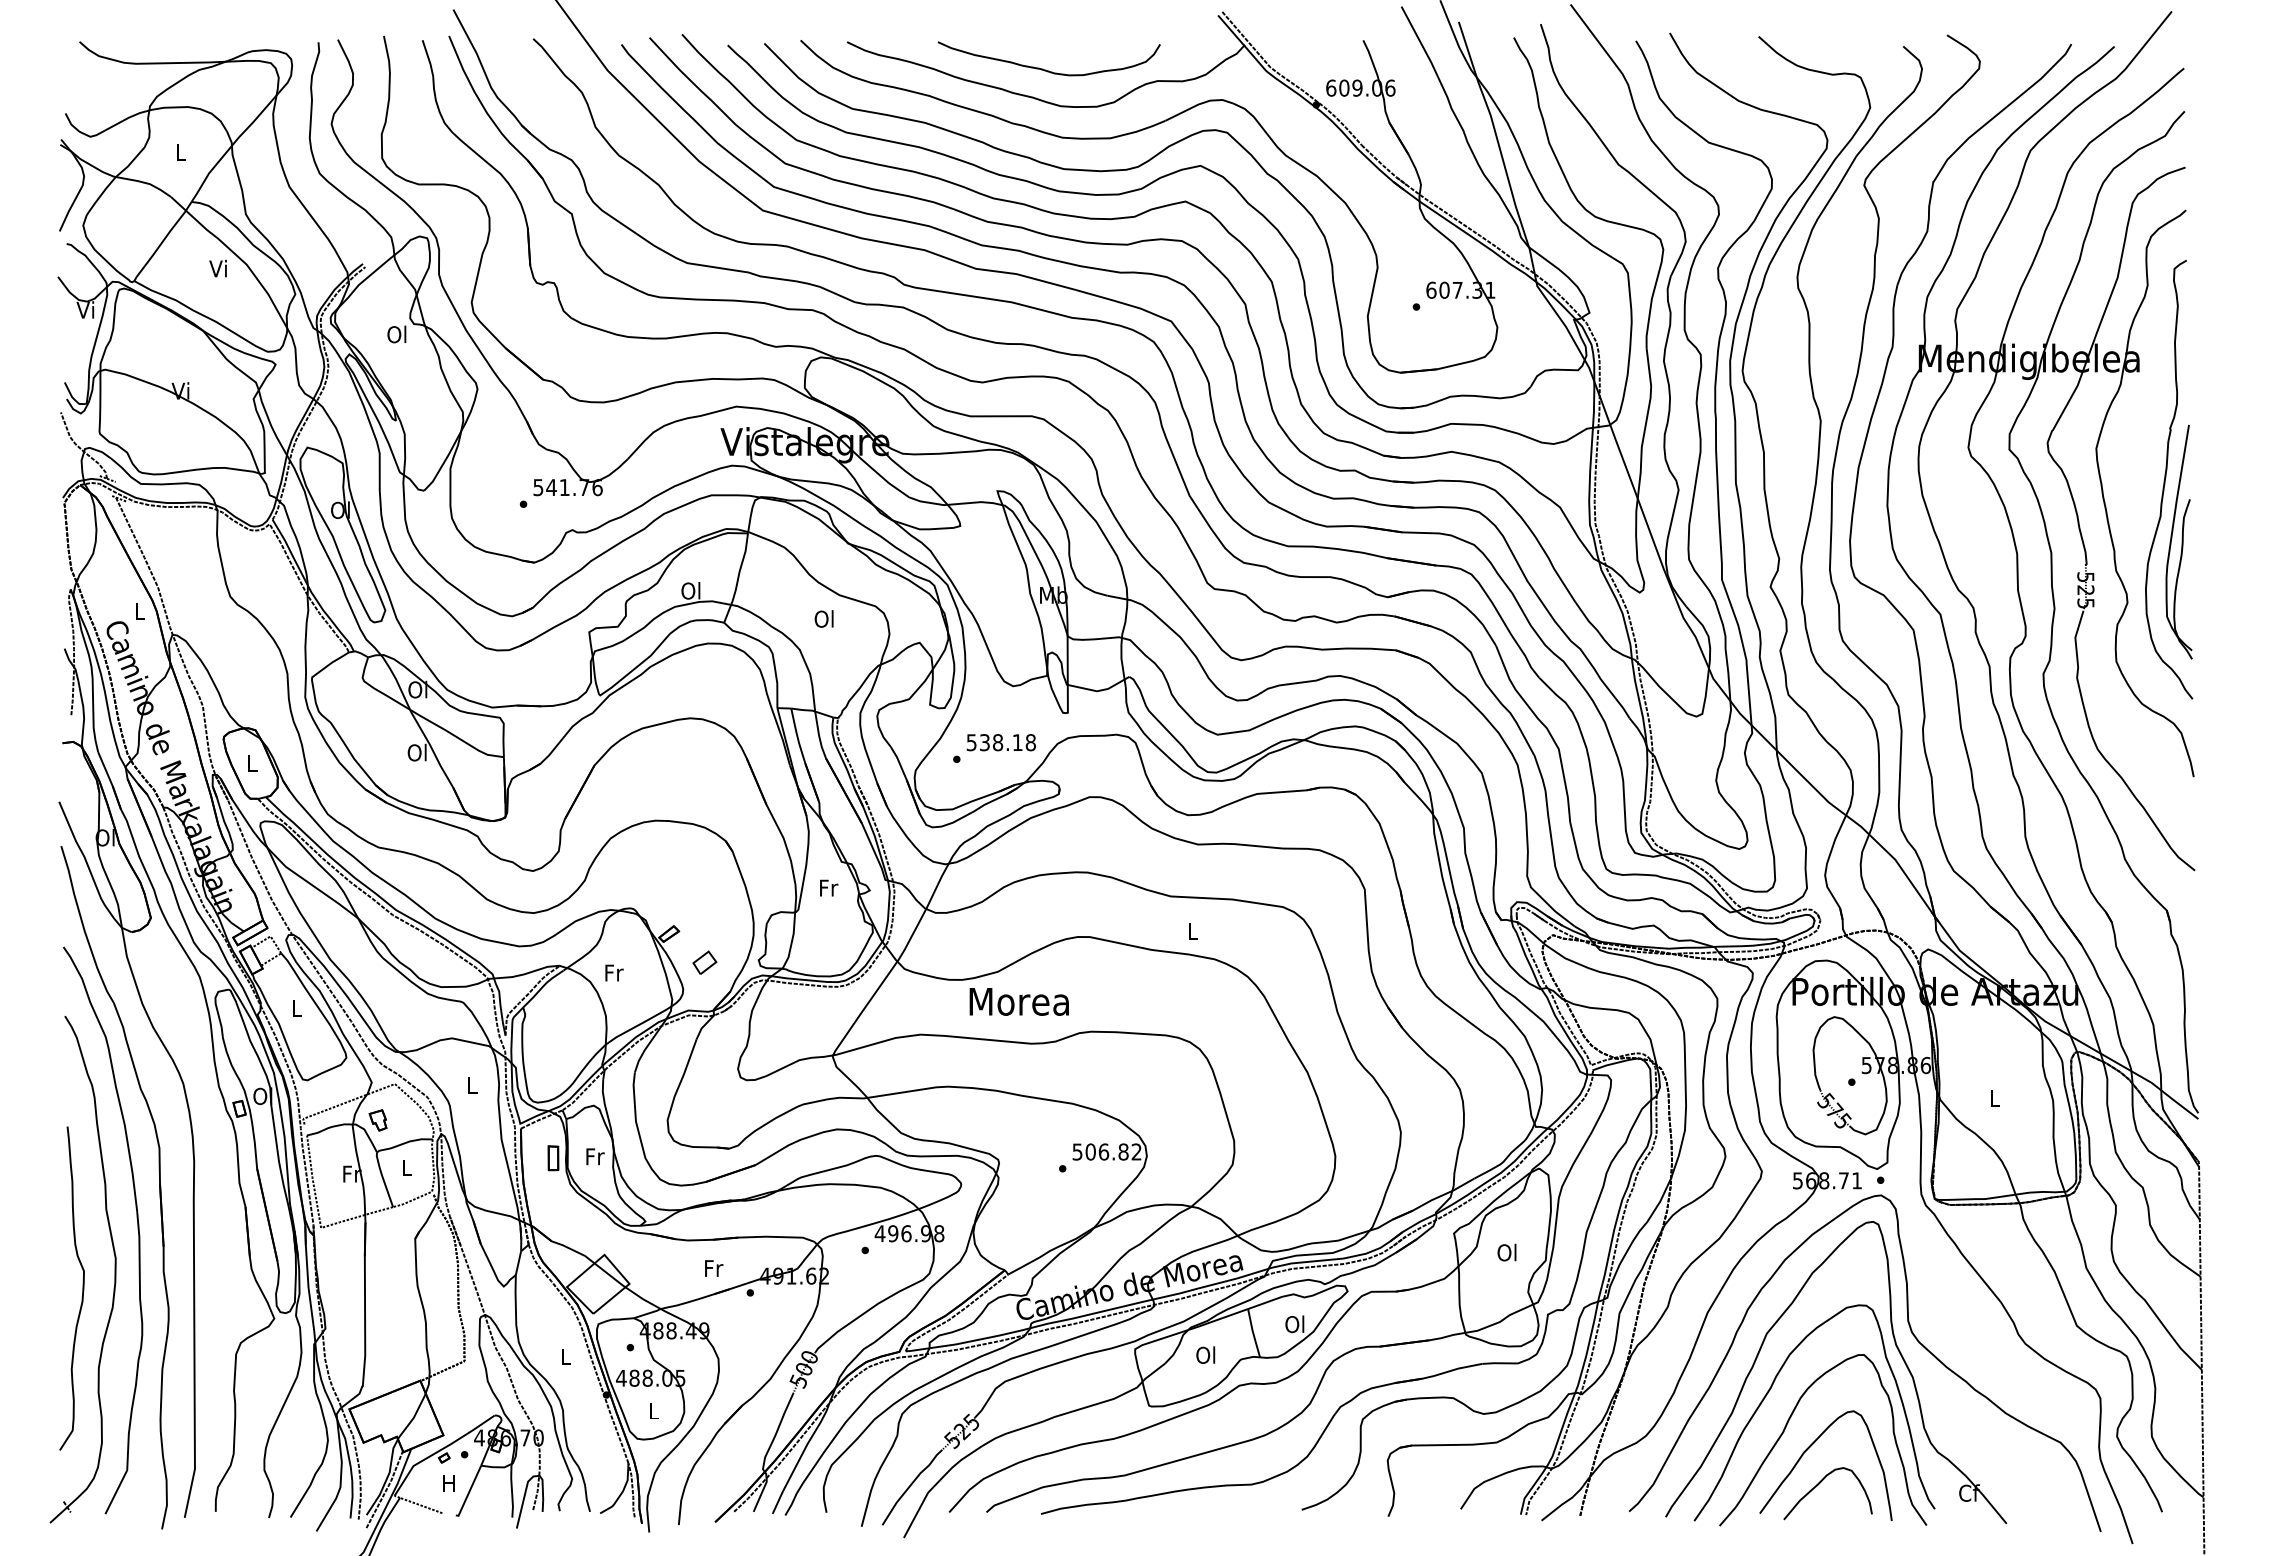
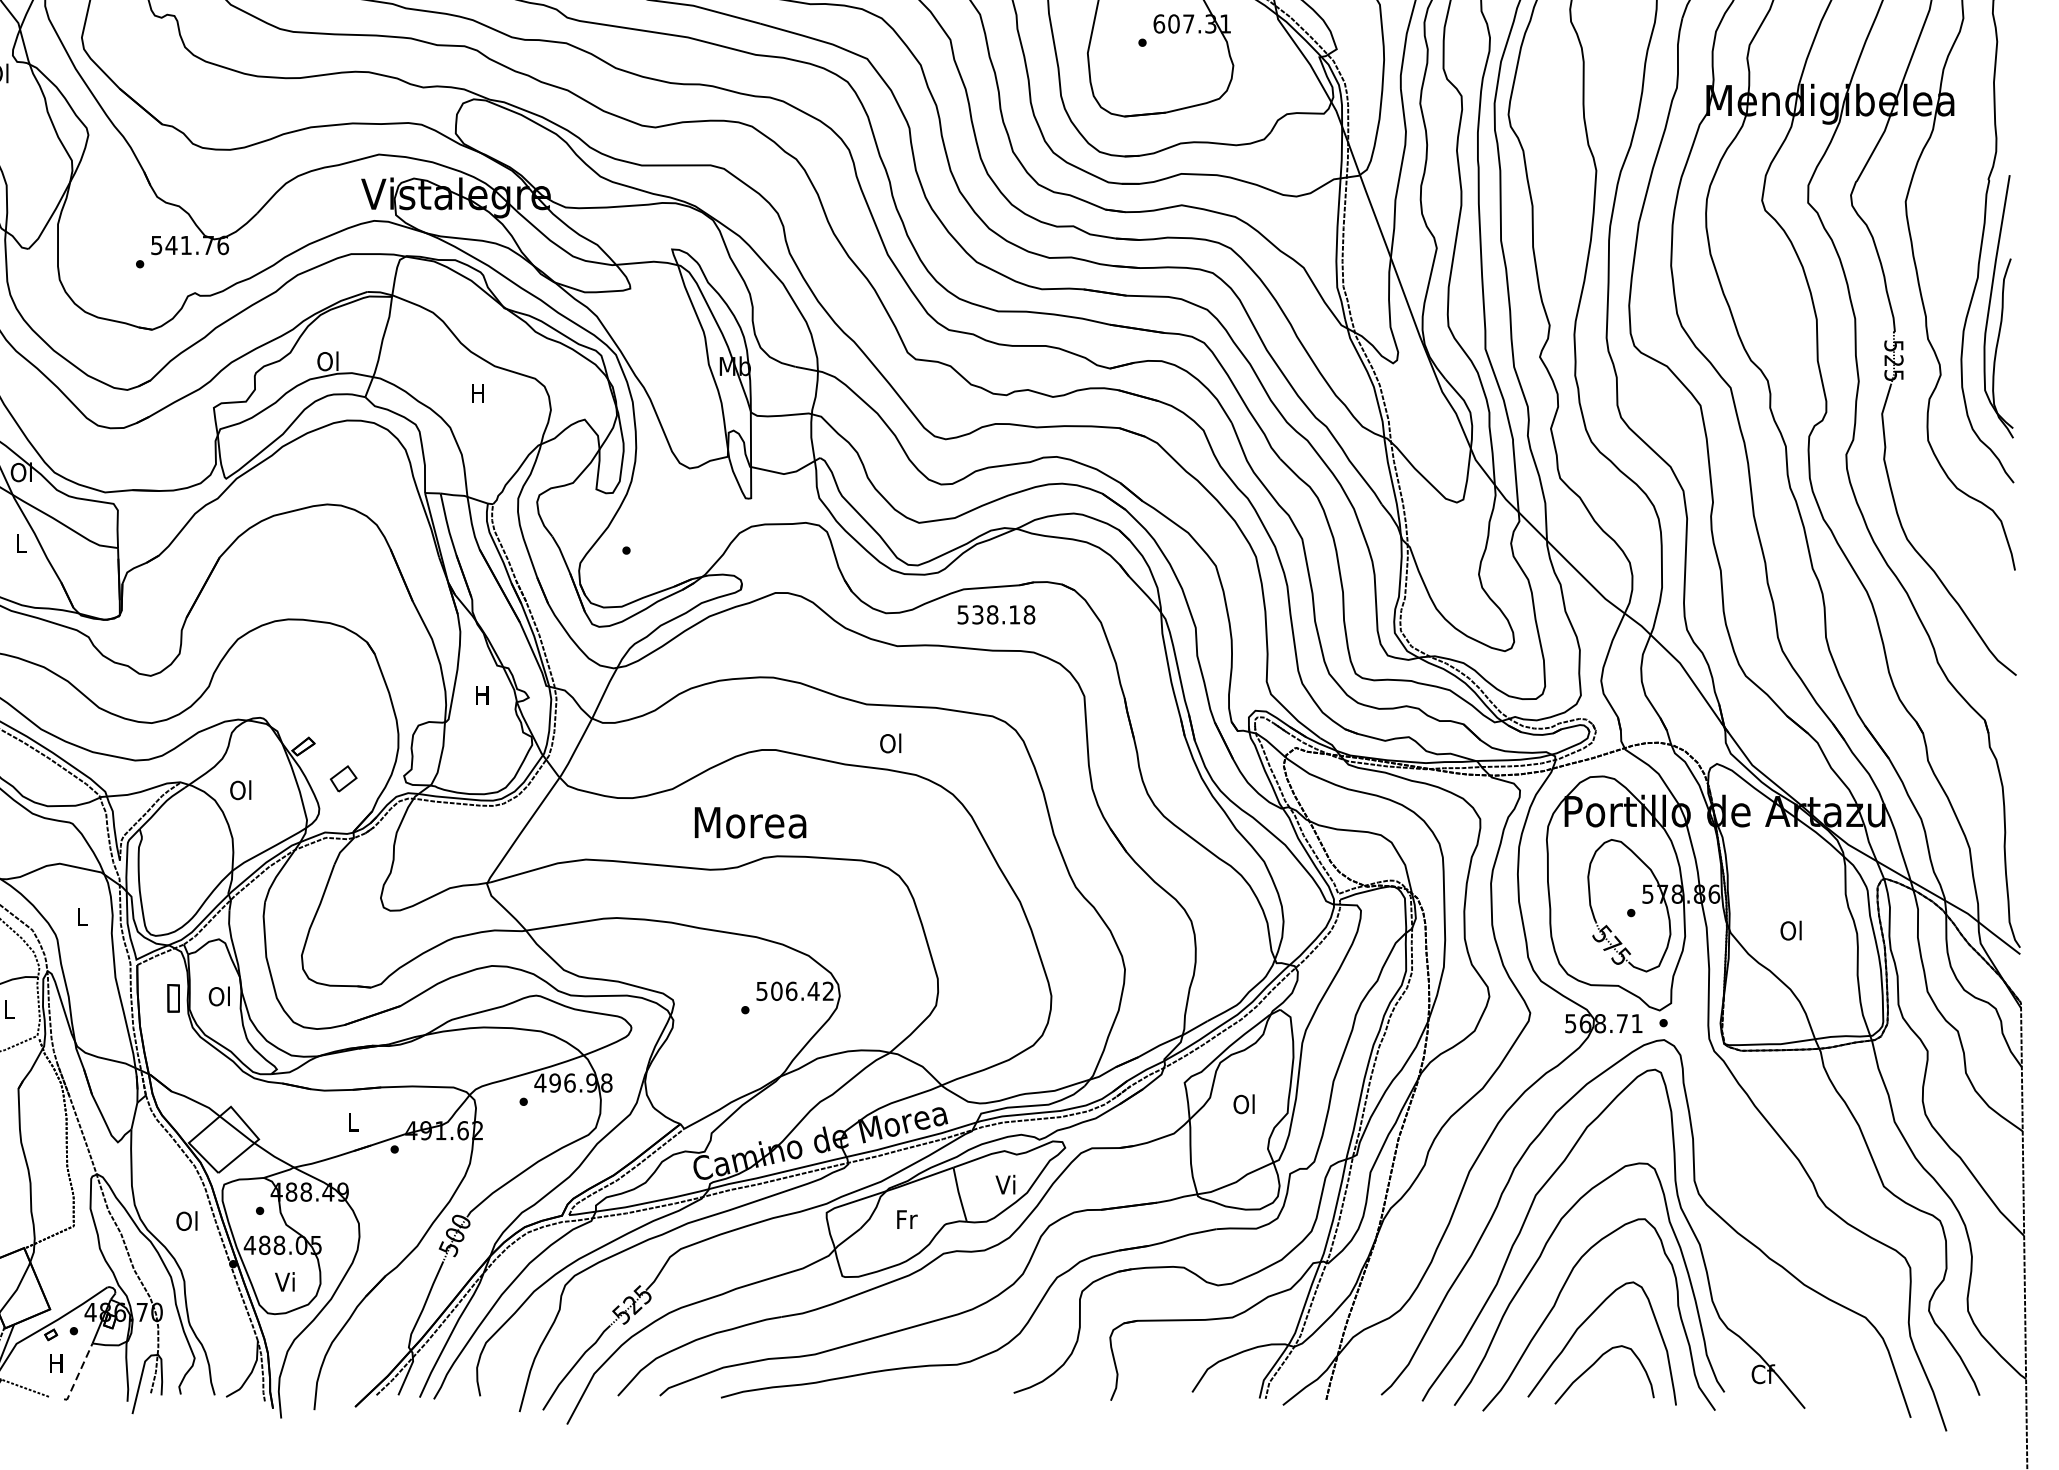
text: (823, 618) -> (476, 392), Ol -> H
text: (1000, 742) -> (995, 614), moved
text: (416, 752) -> (19, 542), Ol -> L
text: (829, 887) -> (483, 694), Fr -> H
text: (1191, 930) -> (889, 742), L -> Ol
text: (613, 972) -> (241, 789), Fr -> Ol
text: (1018, 1001) -> (749, 822), moved
text: (1993, 1097) -> (1790, 930), L -> Ol
text: (1123, 1151) -> (813, 990), 506.82 -> 506.42
text: (594, 1156) -> (219, 996), Fr -> Ol
text: (714, 1268) -> (354, 1122), Fr -> L
text: (1294, 1324) -> (1005, 1184), Ol -> Vi
text: (1206, 1354) -> (906, 1218), Ol -> Fr
text: (564, 1356) -> (186, 1220), L -> Ol
text: (652, 1410) -> (284, 1281), L -> Vi
line: (469, 1492) -> (79, 1373), solid -> dashed

